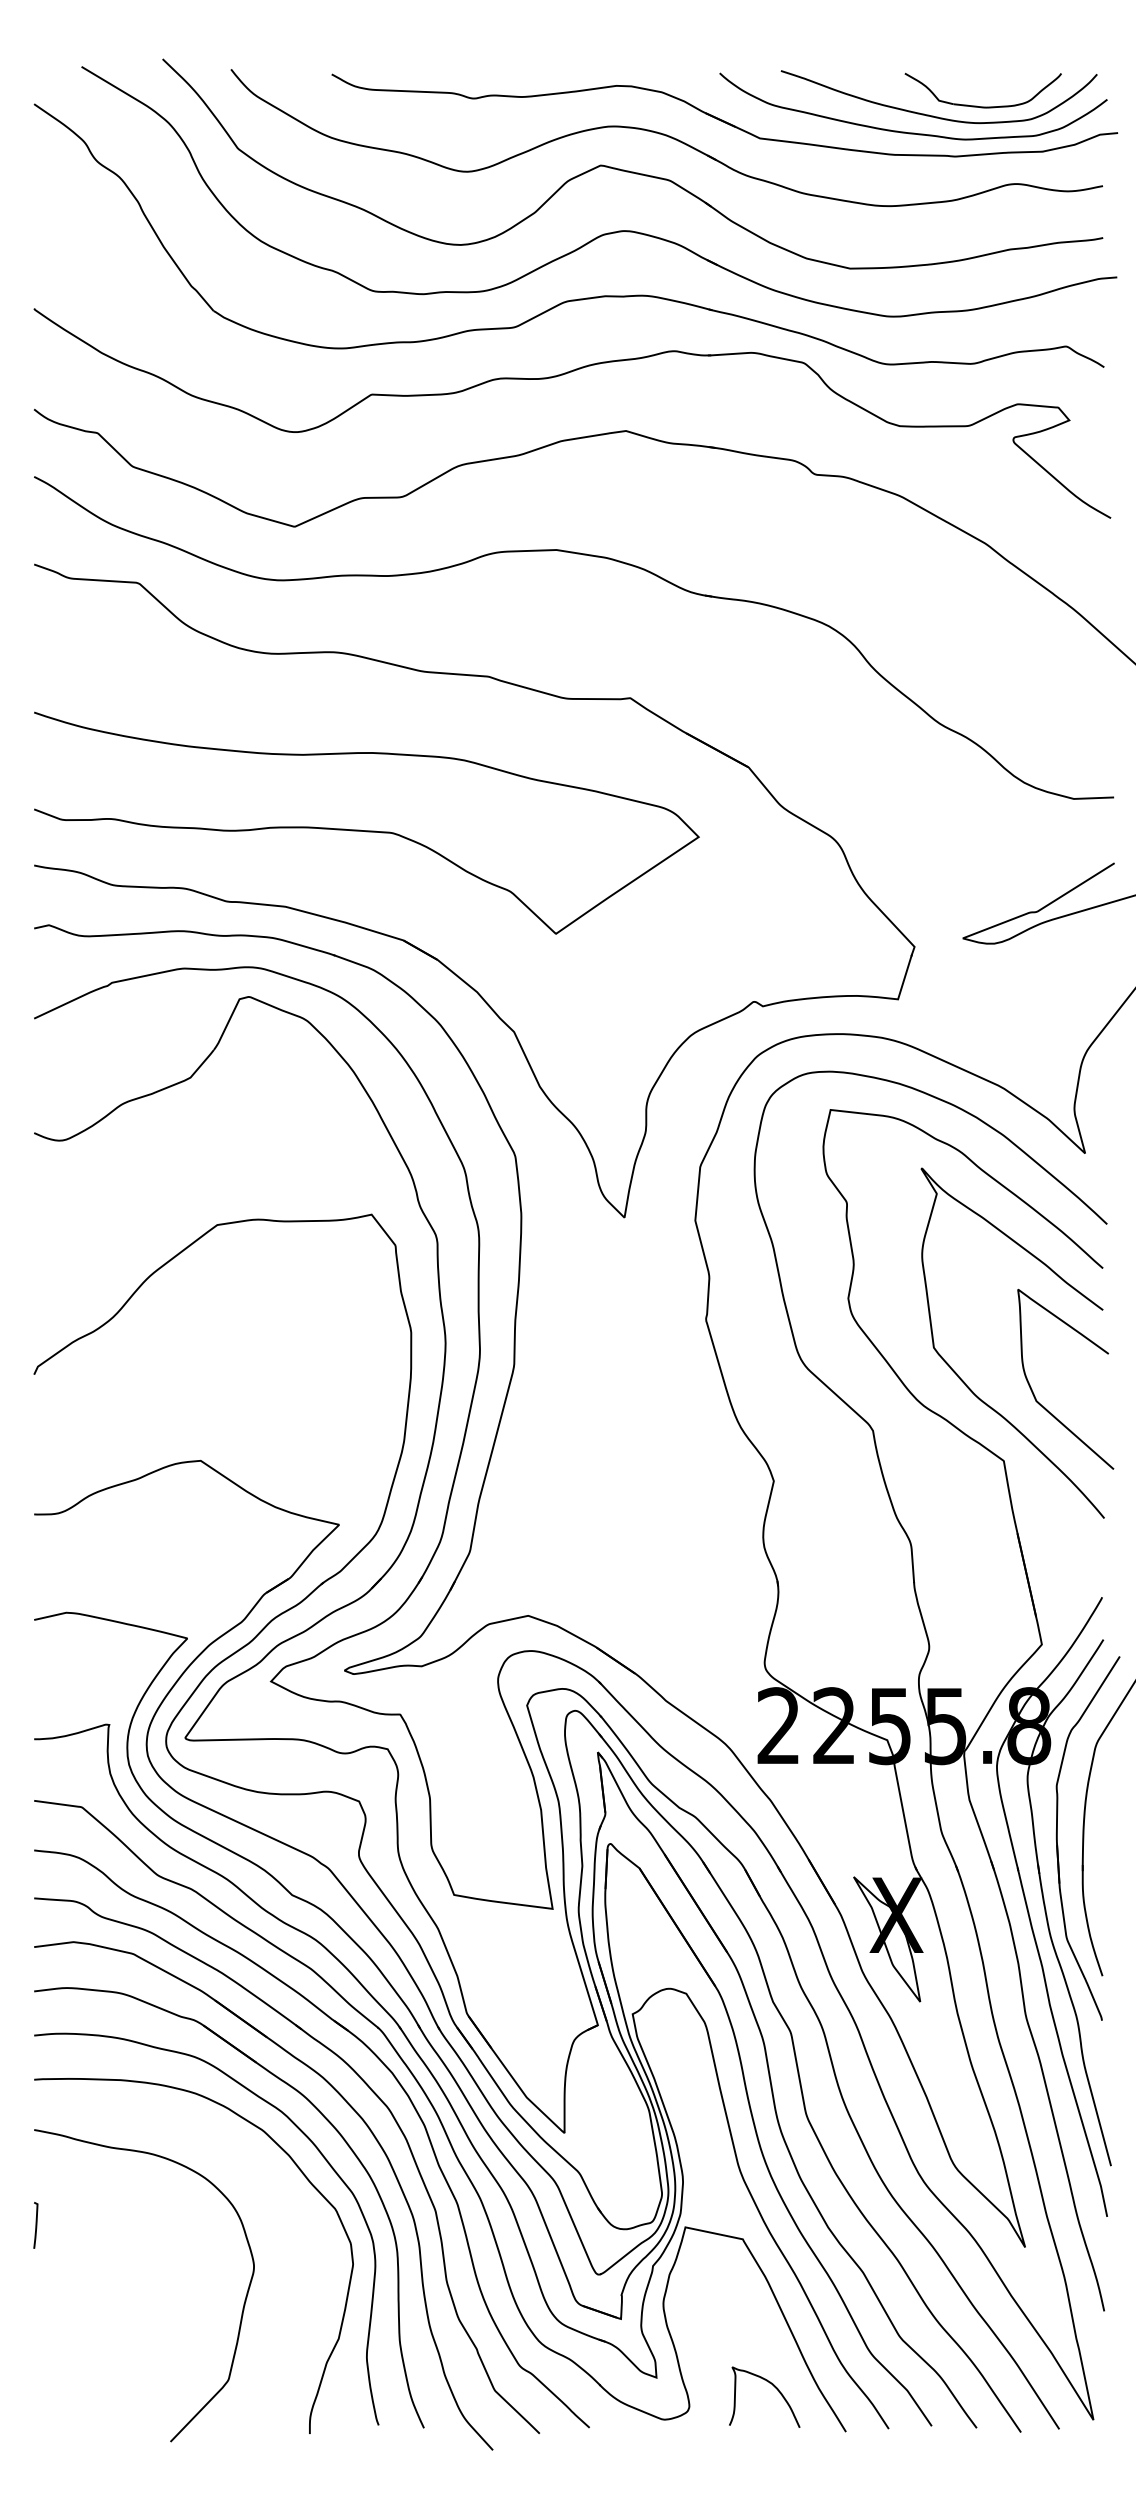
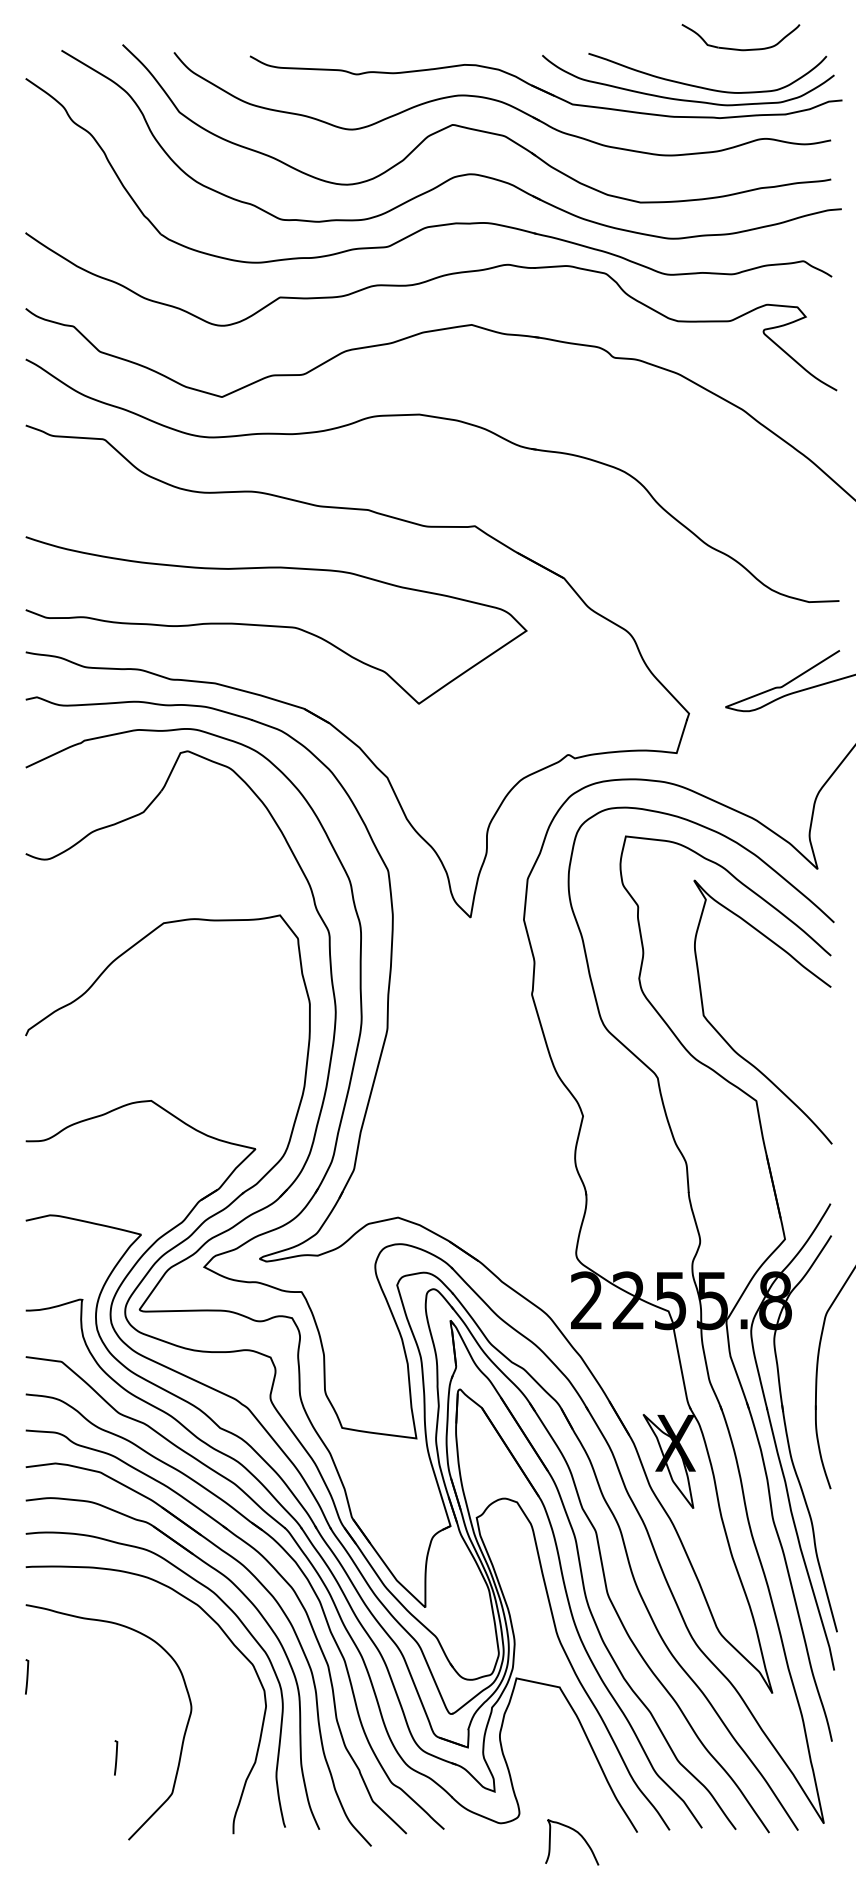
part: (978, 105) -> (737, 48), moved
curve: (1034, 1392) -> (779, 1049), removed
part: (1058, 1838) -> (797, 1385), removed
curve: (154, 2332) -> (116, 1757), added
curve: (774, 2388) -> (579, 1835), moved

